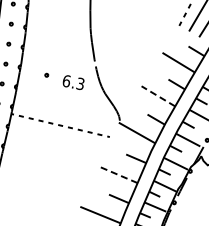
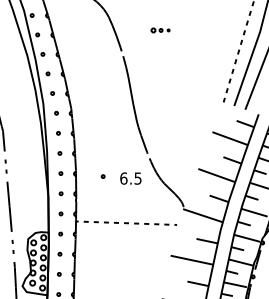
text: (80, 82) -> (137, 177), 6.3 -> 6.5
line: (158, 96) -> (216, 175), dashed -> solid
line: (117, 174) -> (191, 260), dashed -> solid

